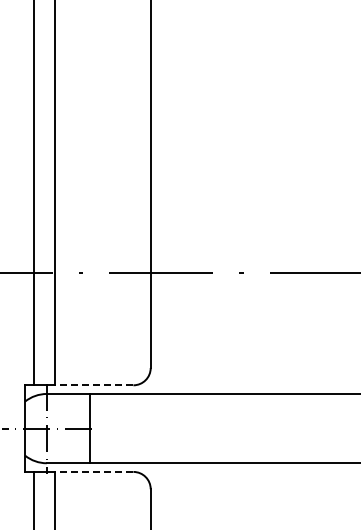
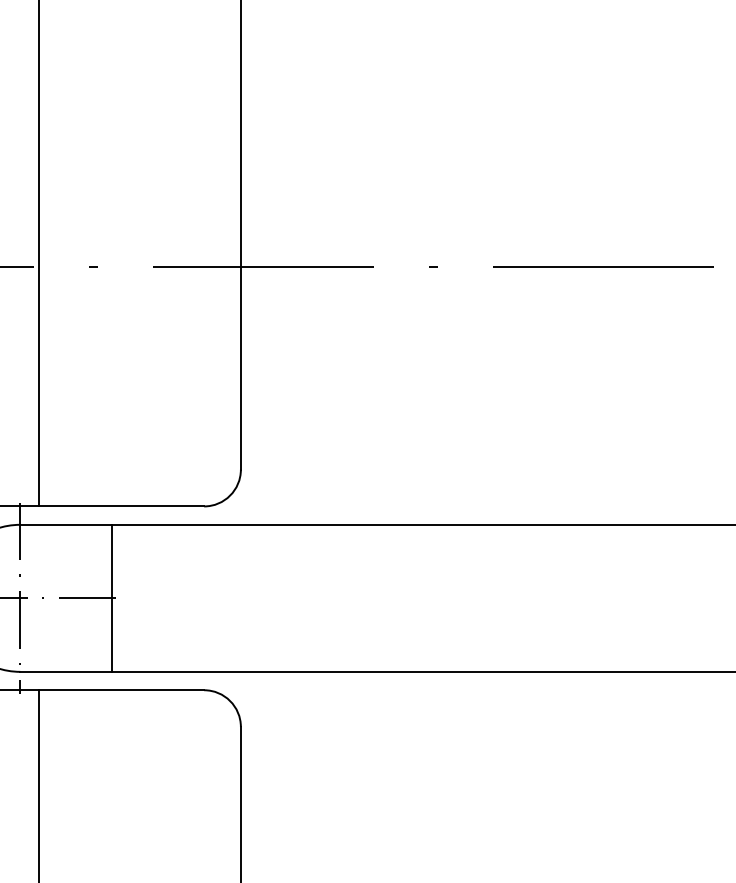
line: (94, 385) -> (121, 506), dashed -> solid
line: (94, 471) -> (121, 689), dashed -> solid

